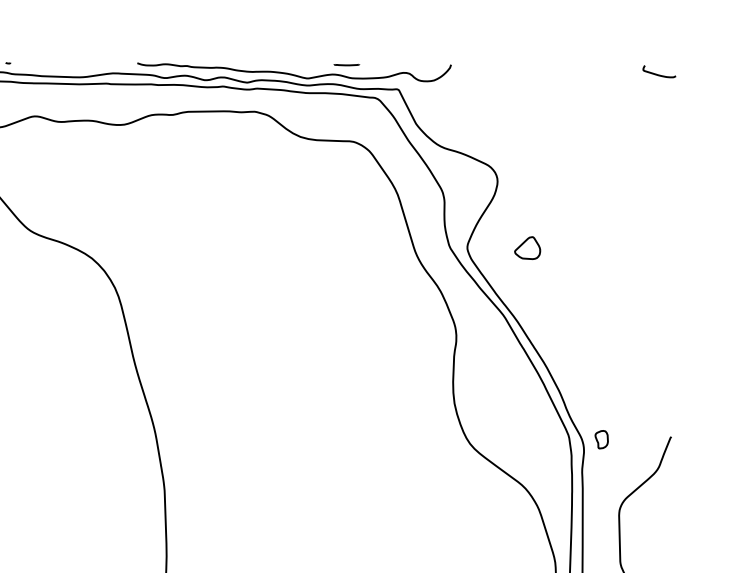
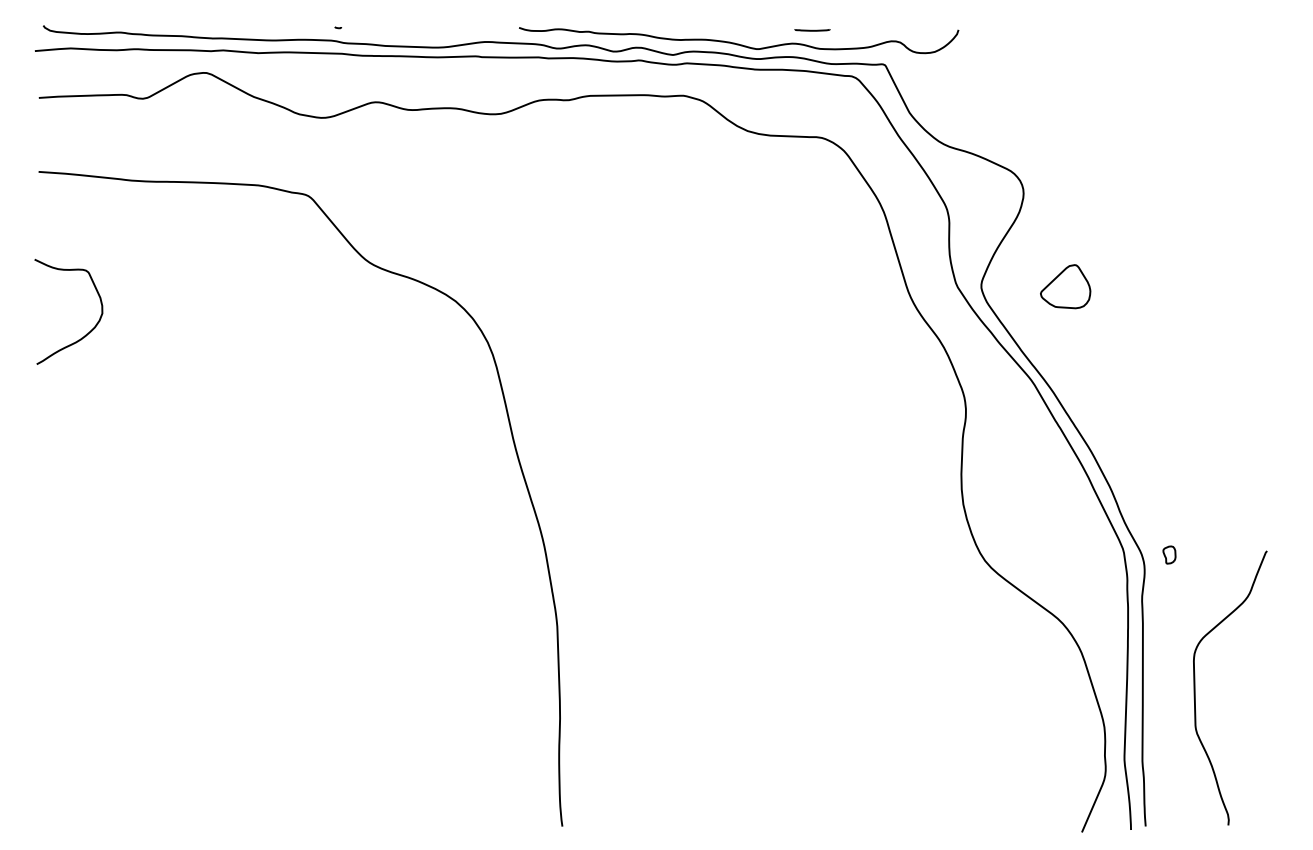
curve: (658, 74) -> (1249, 43), removed
part: (527, 247) -> (1065, 286), size x1.4
part: (601, 439) -> (1169, 554), size x0.7

